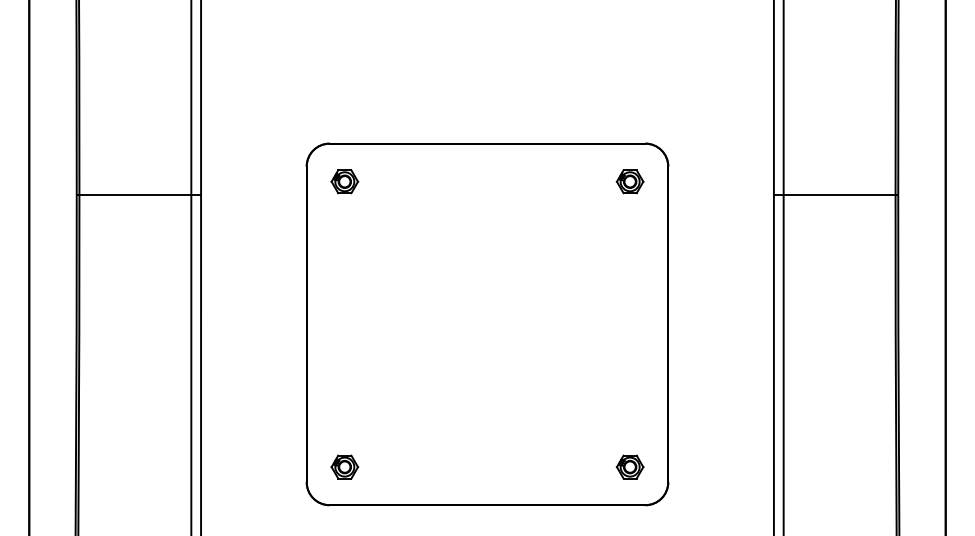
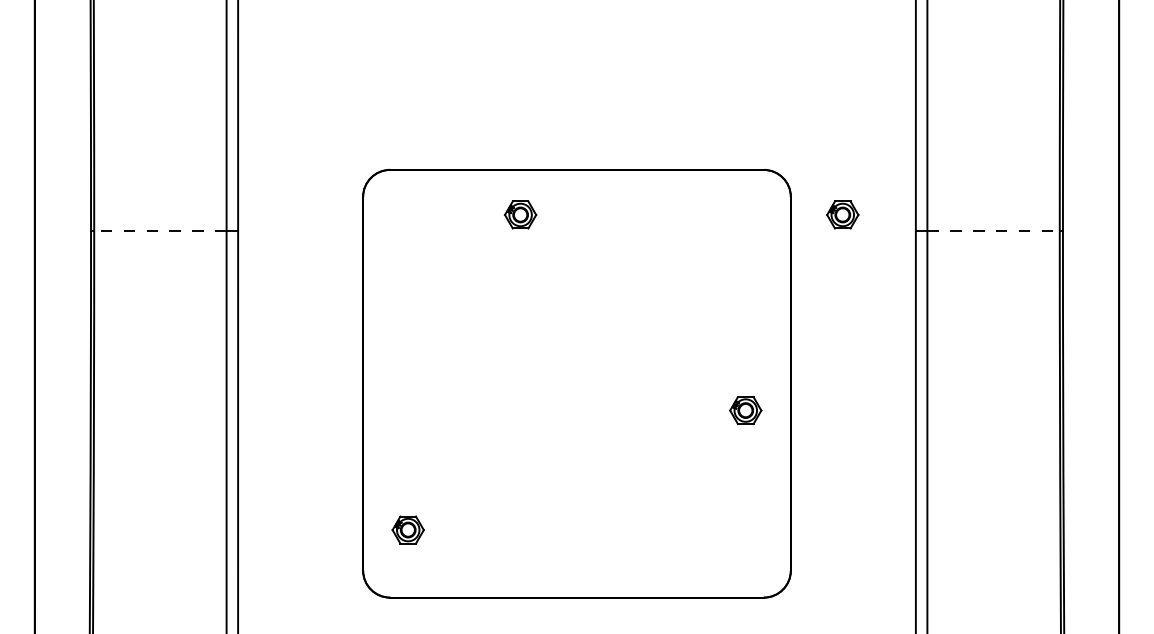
part: (344, 181) -> (520, 214), moved
part: (629, 181) -> (842, 214), moved
line: (135, 195) -> (160, 231), solid -> dashed
line: (839, 195) -> (993, 231), solid -> dashed
part: (344, 466) -> (407, 529), moved
part: (629, 466) -> (745, 409), moved

